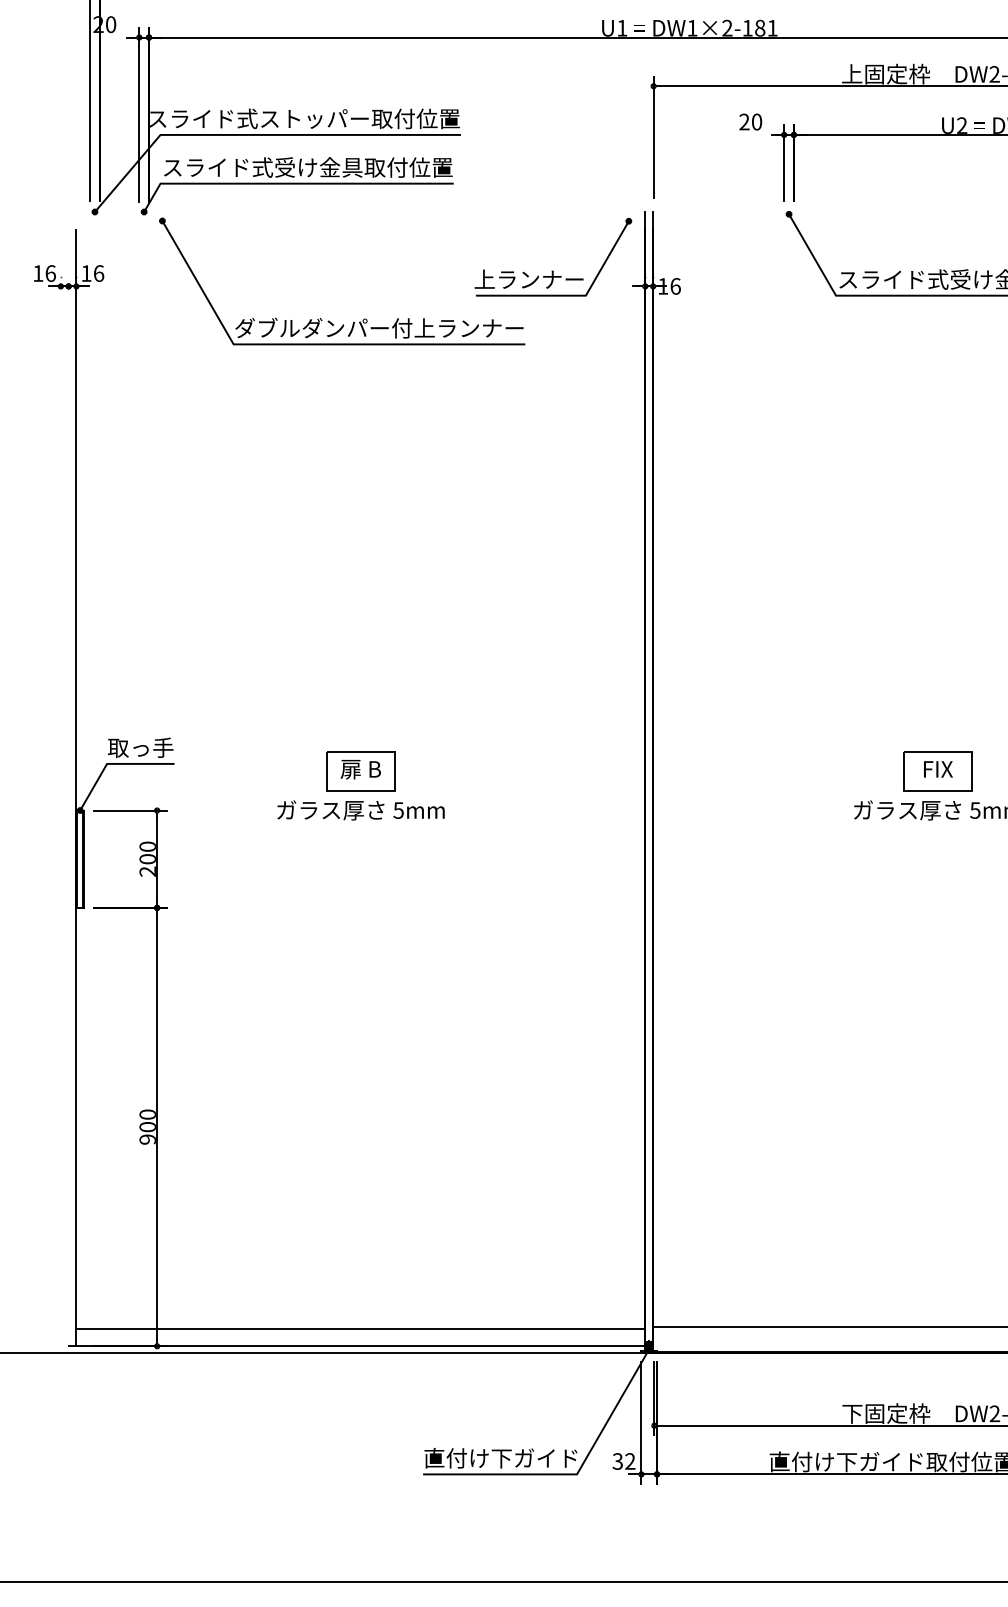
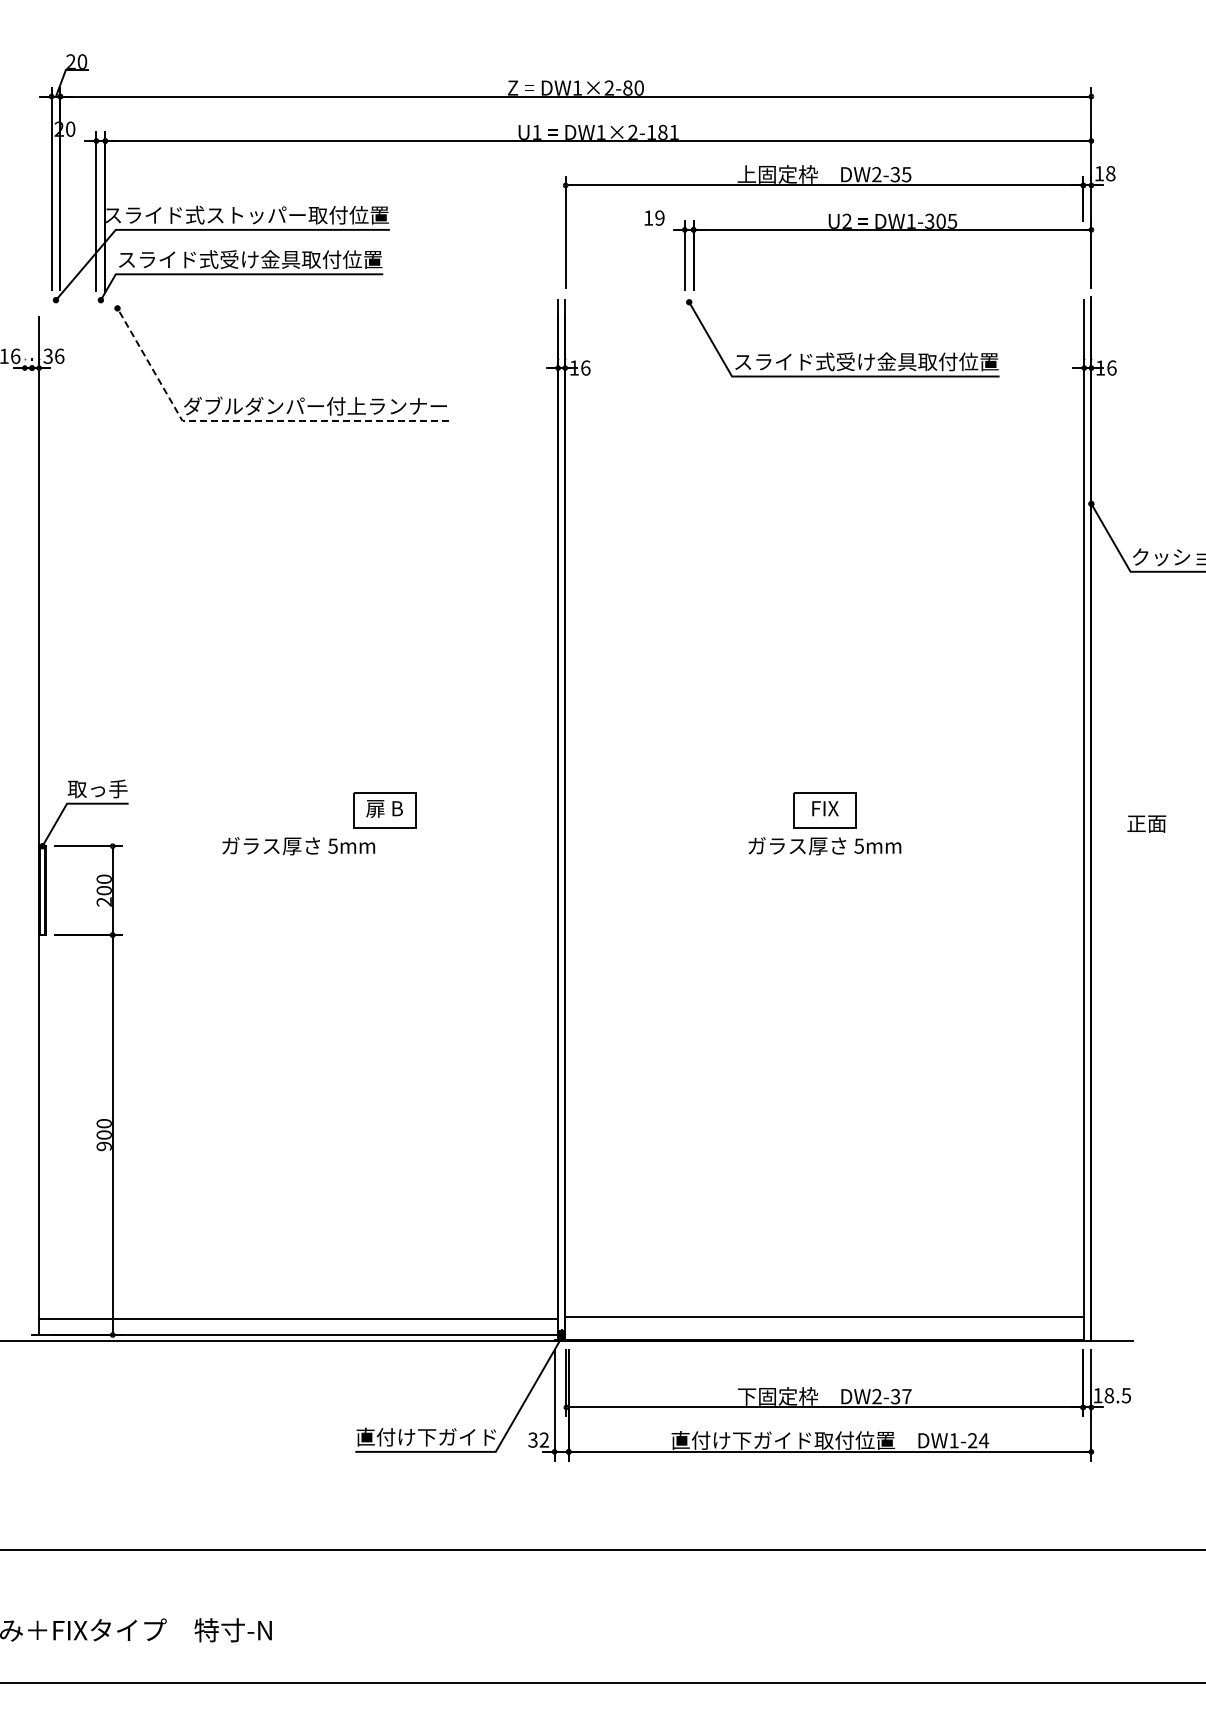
text: (750, 121) -> (654, 217), 20 -> 19
part: (553, 270) -> (474, 353), removed
text: (85, 273) -> (47, 356), 16 -> 36
line: (308, 343) -> (250, 420), solid -> dashed
part: (360, 771) -> (384, 810), moved

